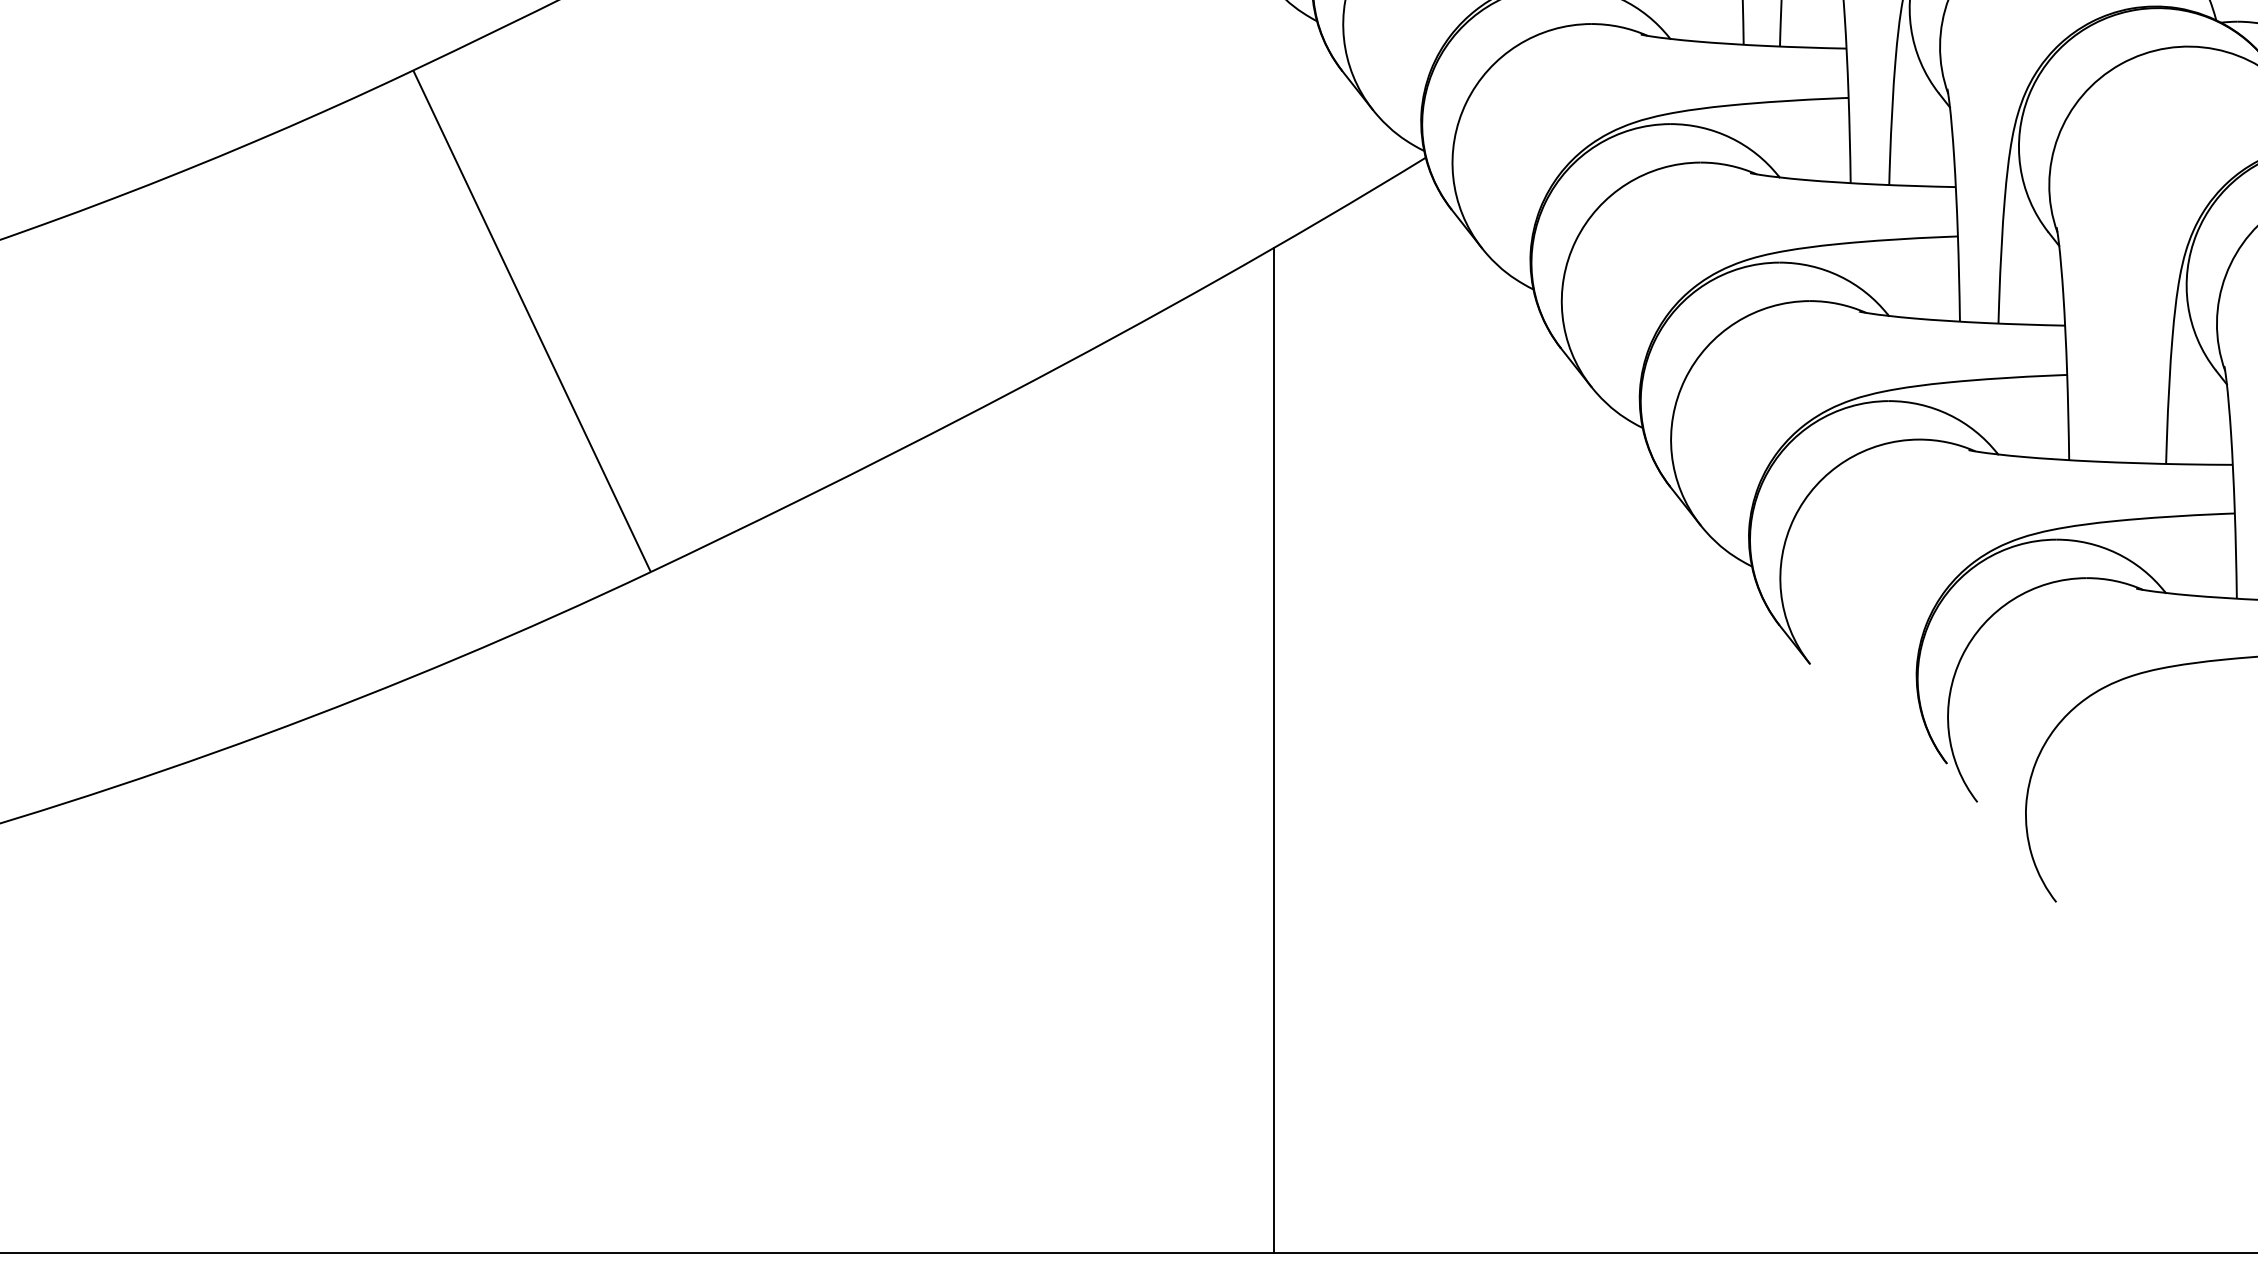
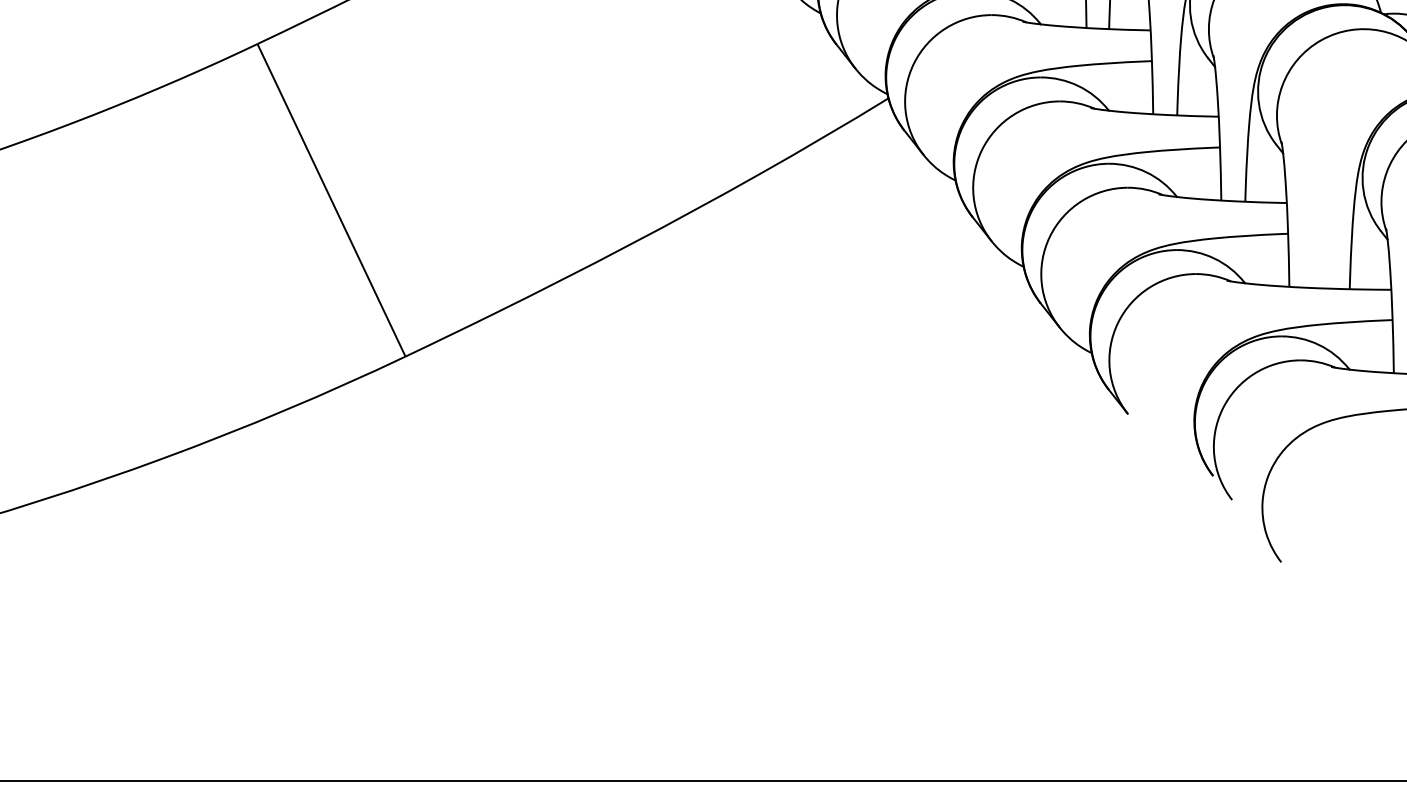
line: (1273, 750) -> (793, 467), removed

